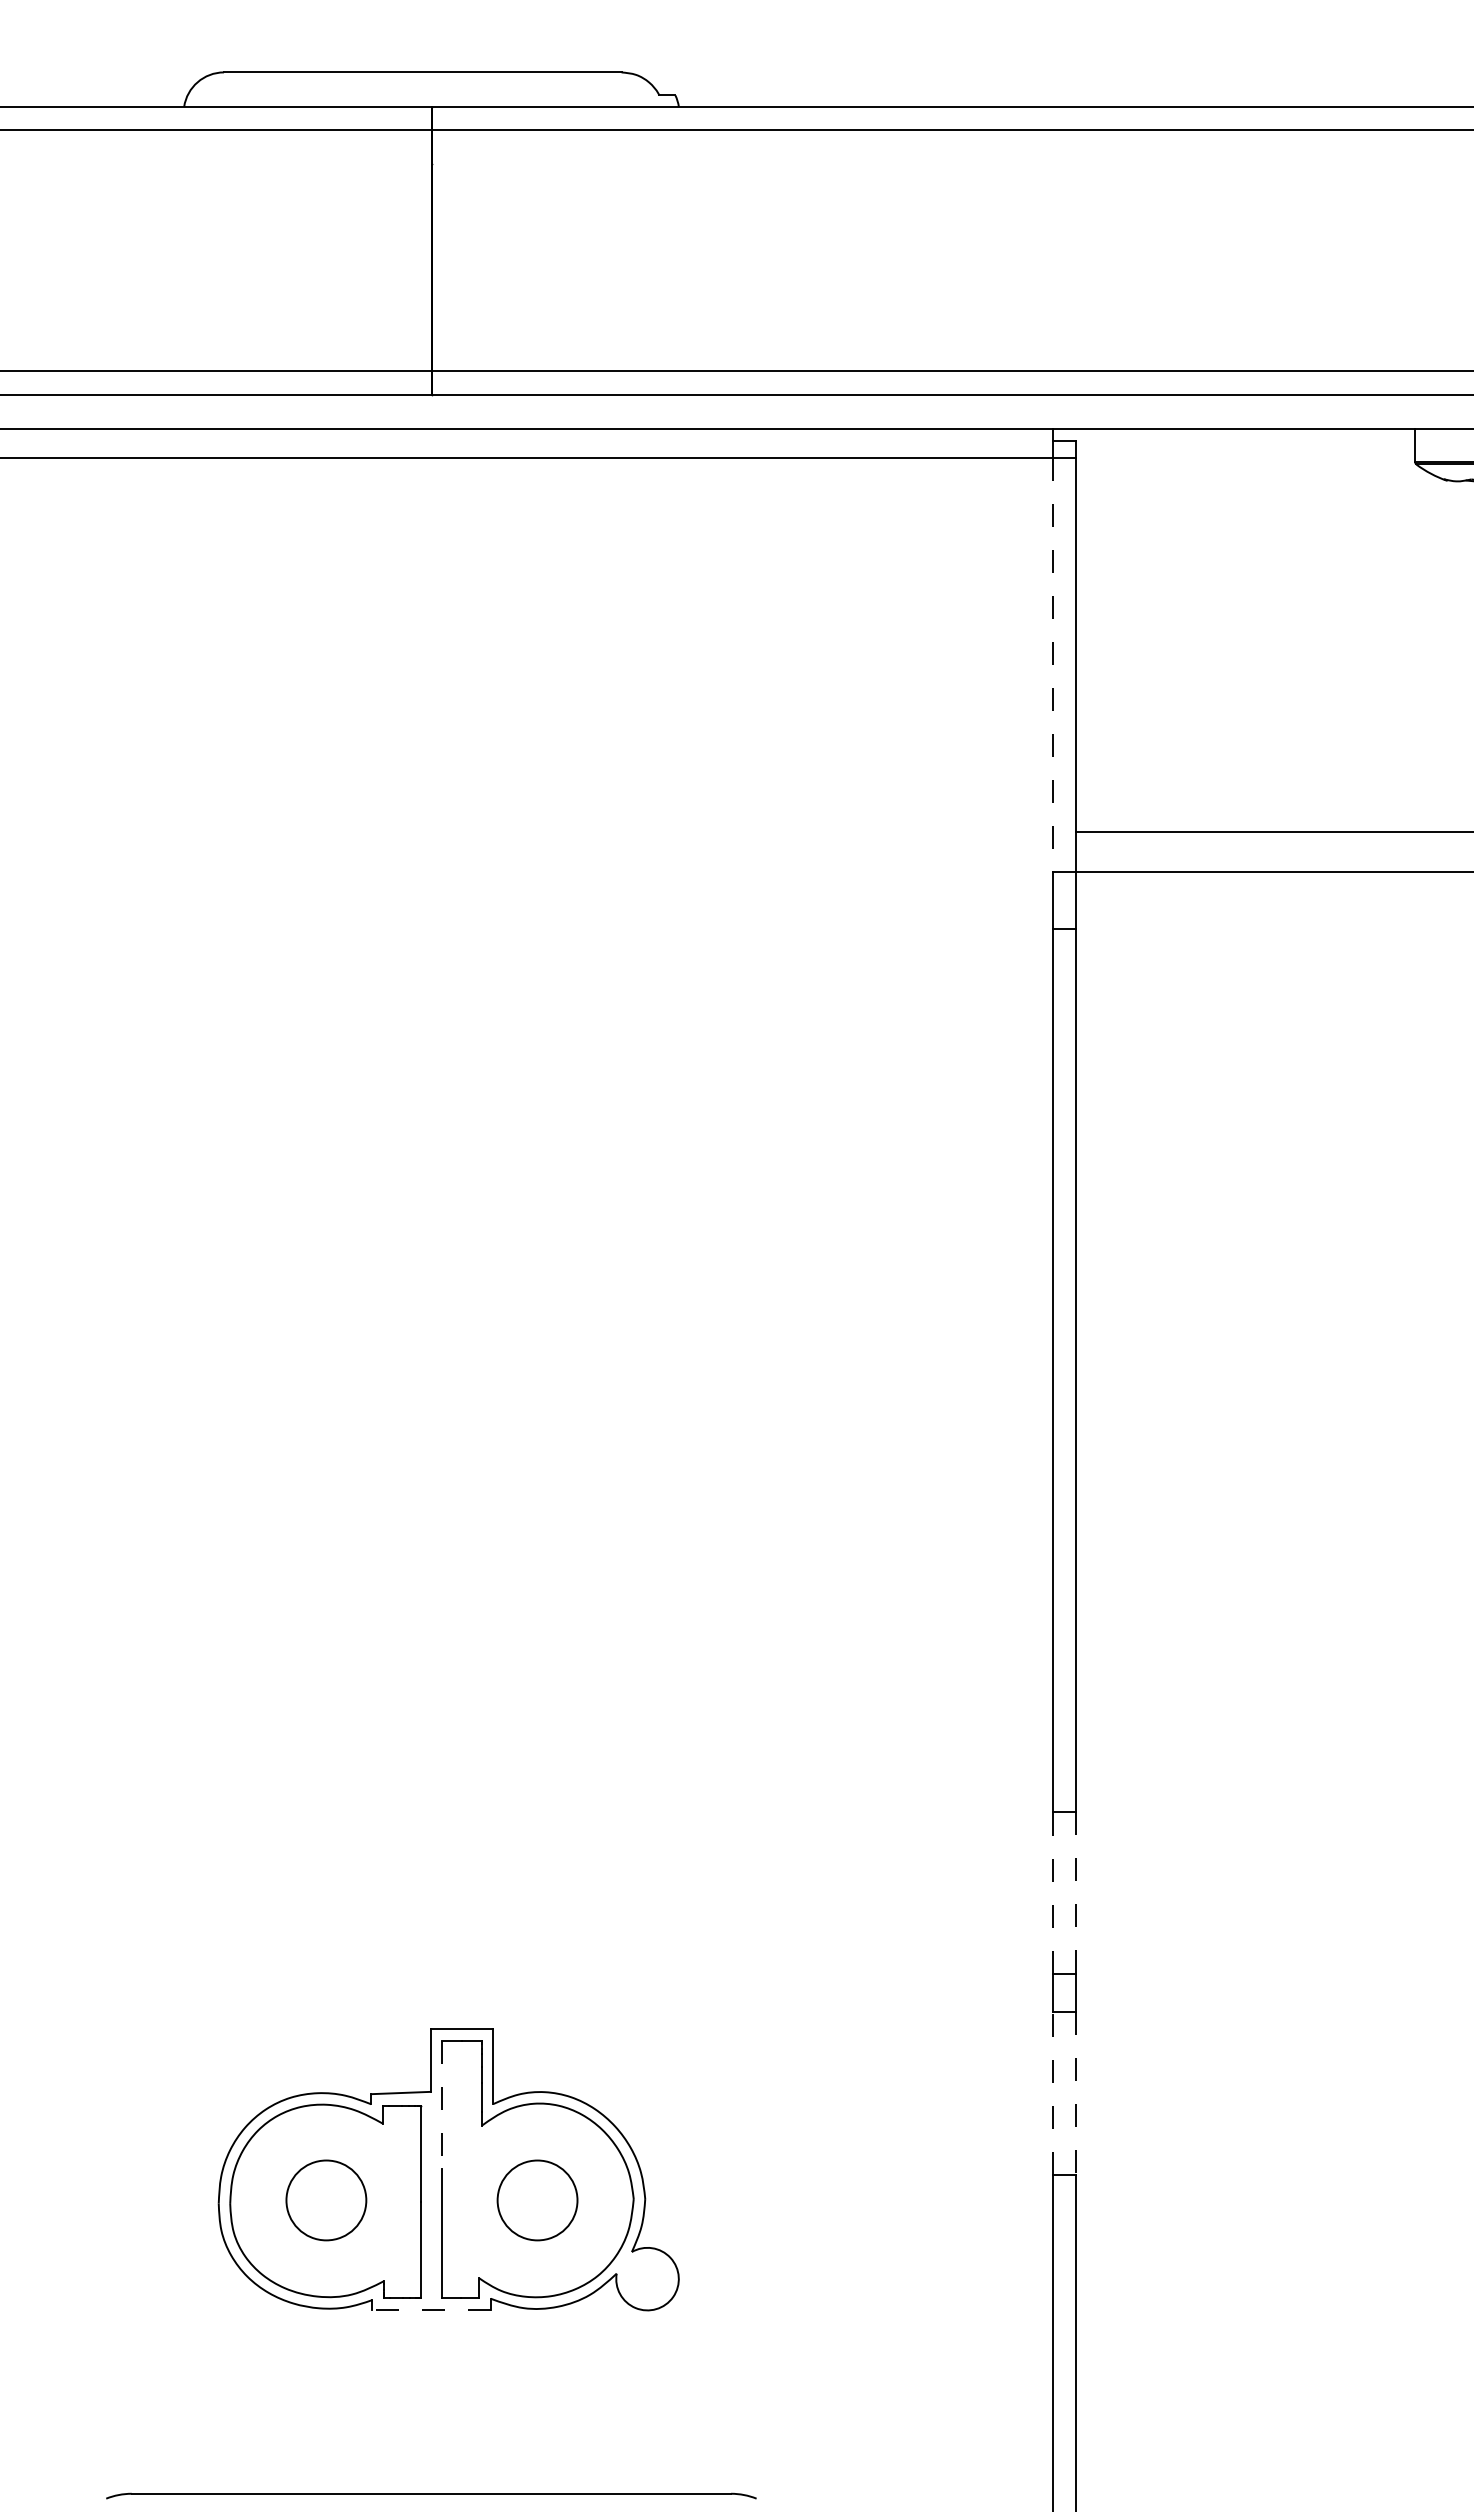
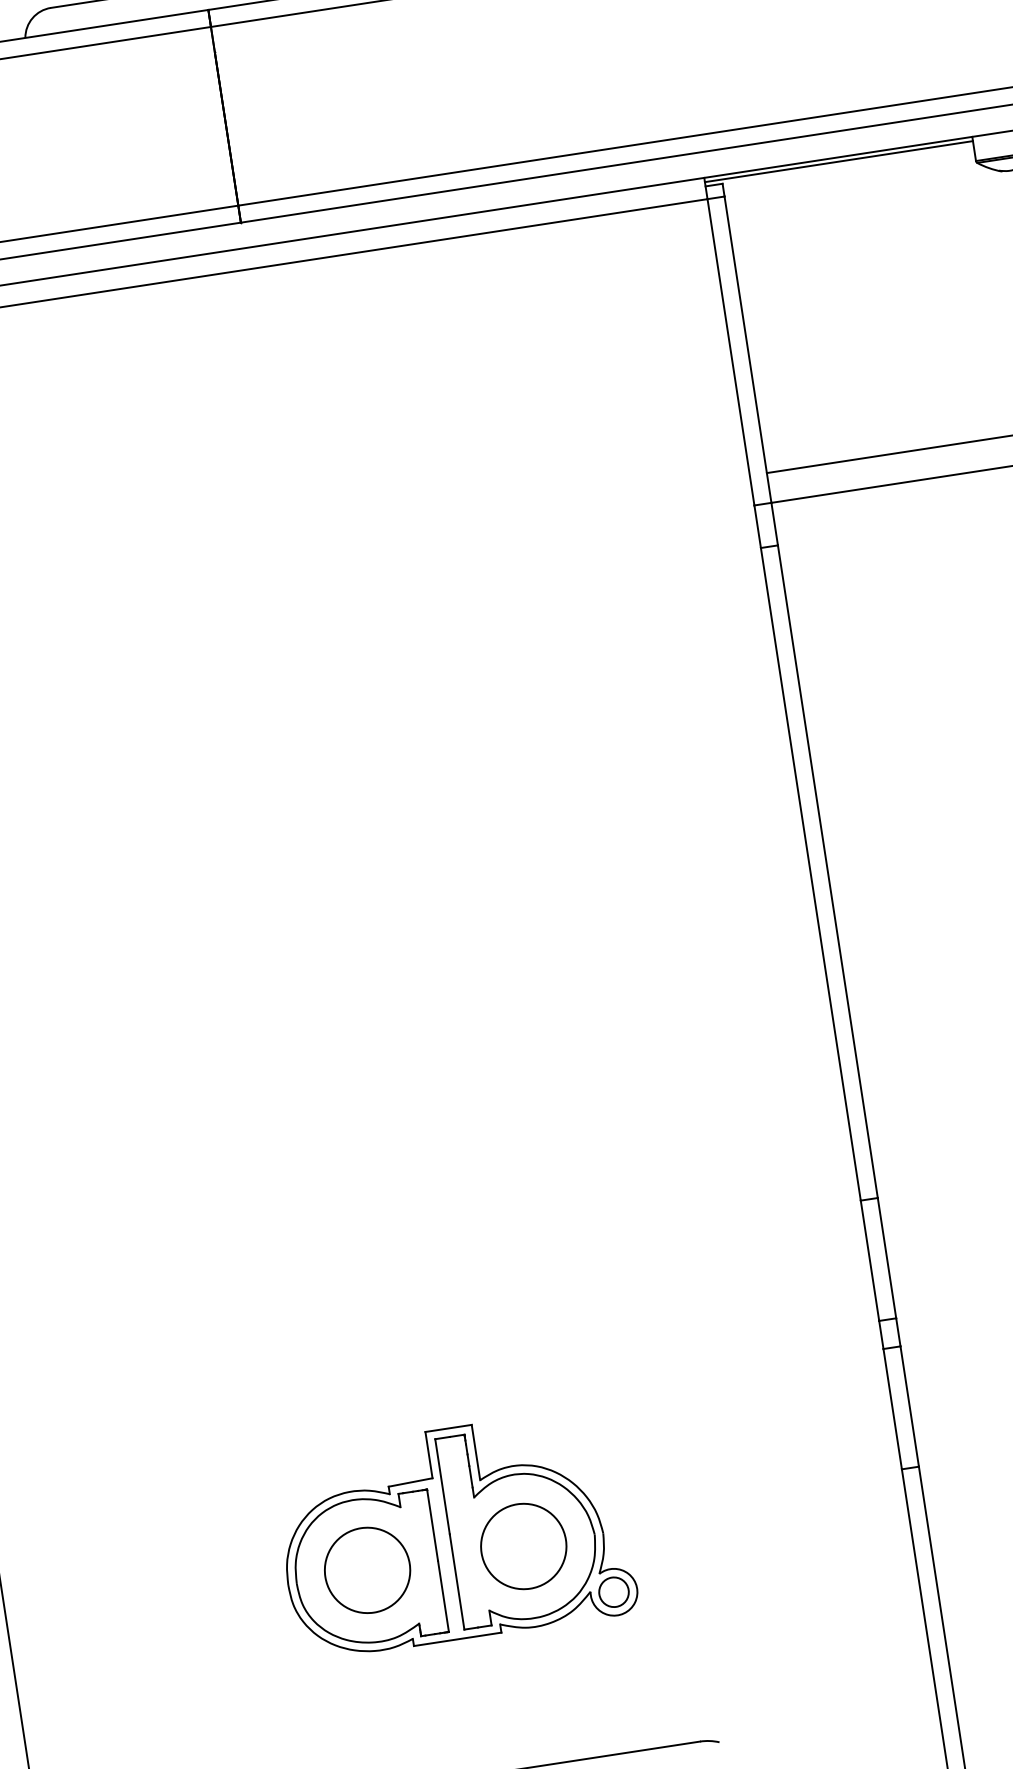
line: (1233, 434) -> (838, 161), added
line: (1052, 665) -> (730, 352), dashed -> solid
line: (1052, 1892) -> (869, 1260), dashed -> solid
line: (1075, 1893) -> (886, 1258), dashed -> solid
line: (1052, 2093) -> (892, 1409), dashed -> solid
line: (1075, 2094) -> (909, 1407), dashed -> solid
line: (442, 2105) -> (442, 1487), dashed -> solid
circle: (326, 2200) -> (367, 1570), size x1.43
circle: (537, 2200) -> (523, 1546), size x1.43
circle: (647, 2278) -> (613, 1591), added
line: (431, 2309) -> (457, 1639), dashed -> solid

